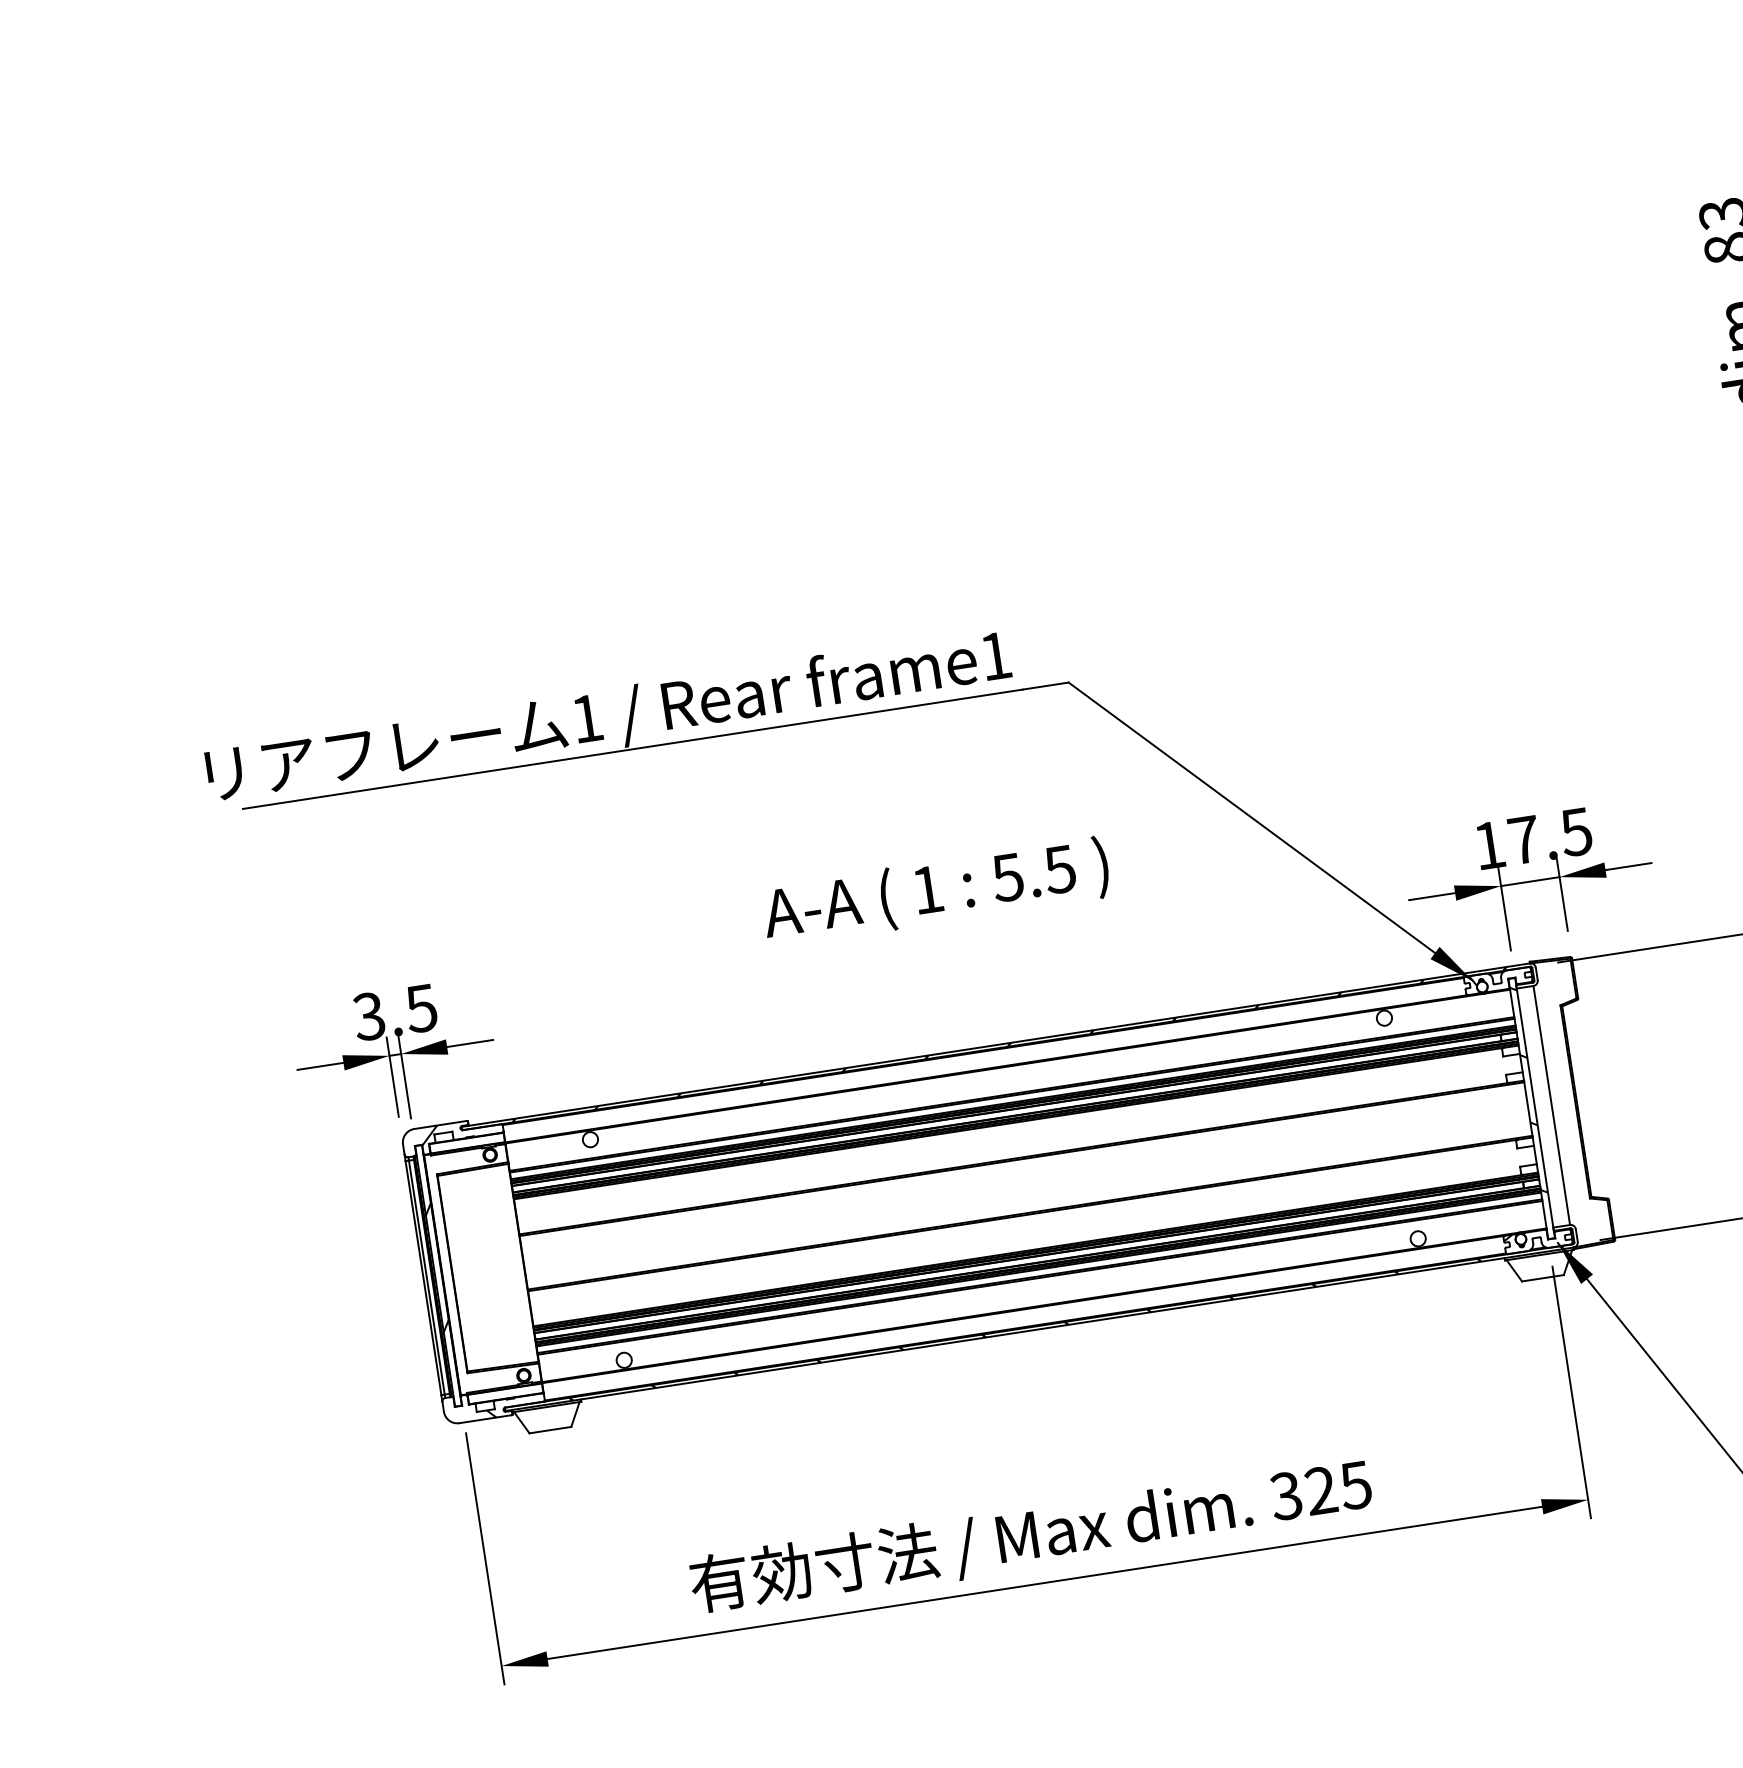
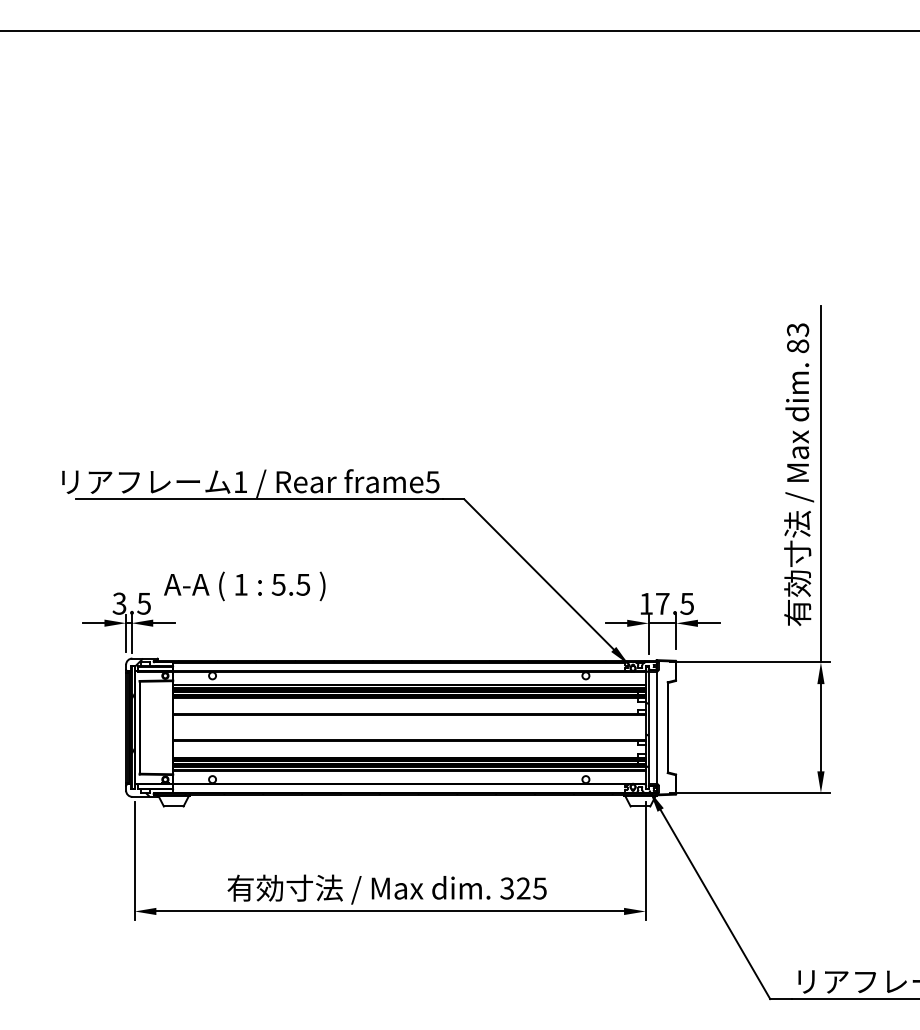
text: (995, 656) -> (432, 482), frame1 -> frame5
text: (935, 892) -> (244, 586), moved

